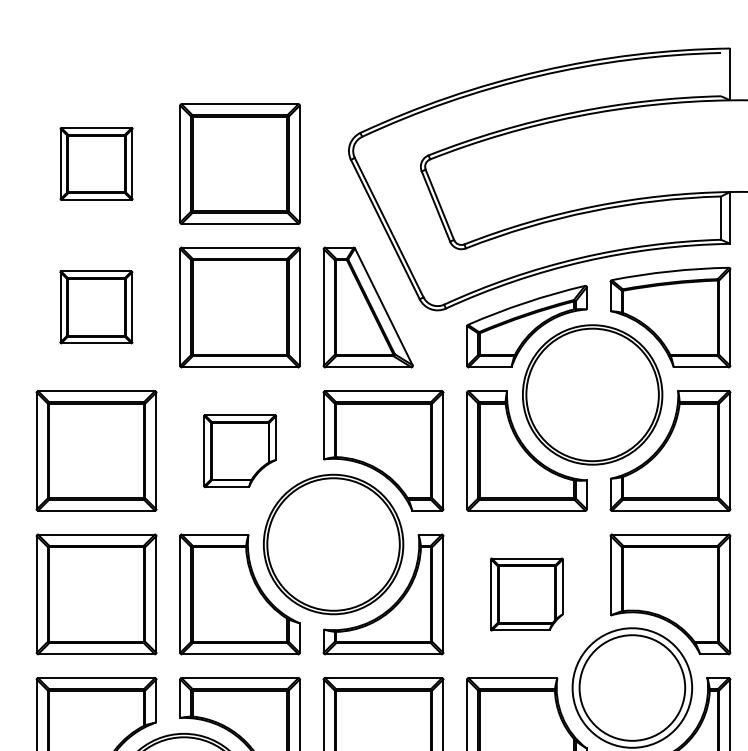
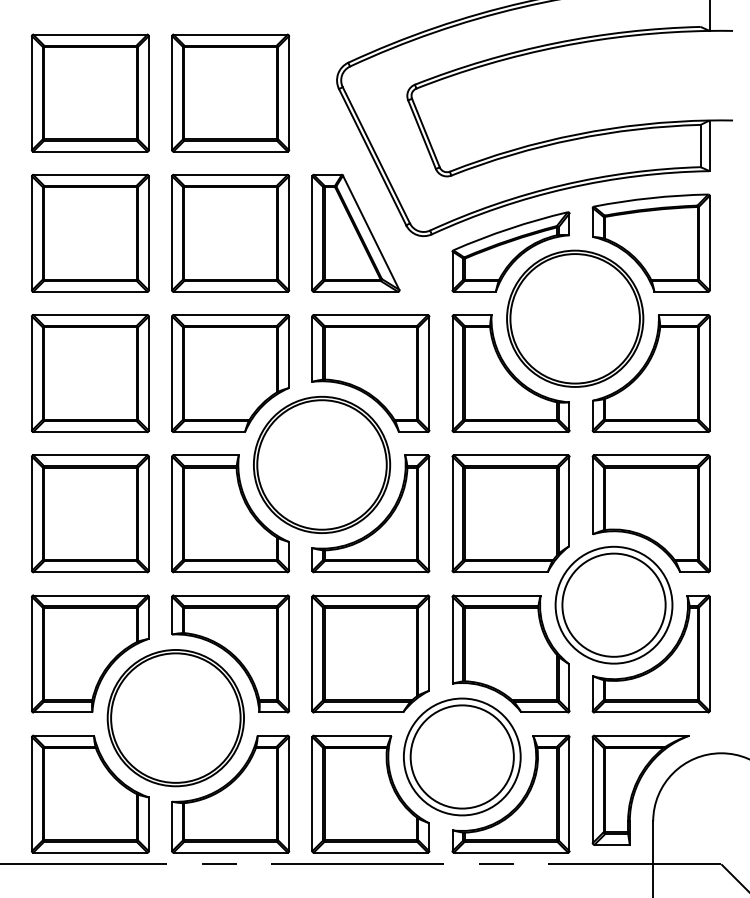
part: (96, 163) -> (90, 92), size x1.67
part: (95, 306) -> (89, 232), size x1.67
part: (239, 450) -> (230, 373), size x1.67
part: (526, 594) -> (510, 513), size x1.67

